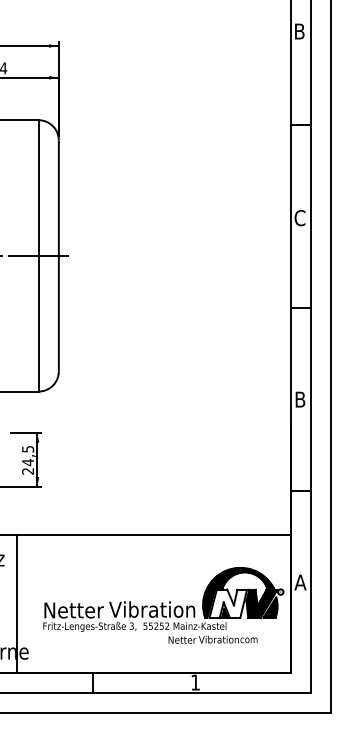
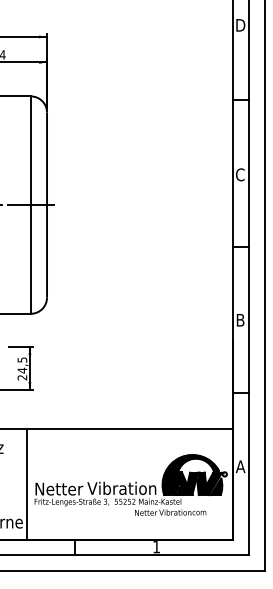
text: (301, 31) -> (241, 25), B -> D
line: (16, 603) -> (26, 483), moved
fill: (228, 603) -> (182, 483), added

